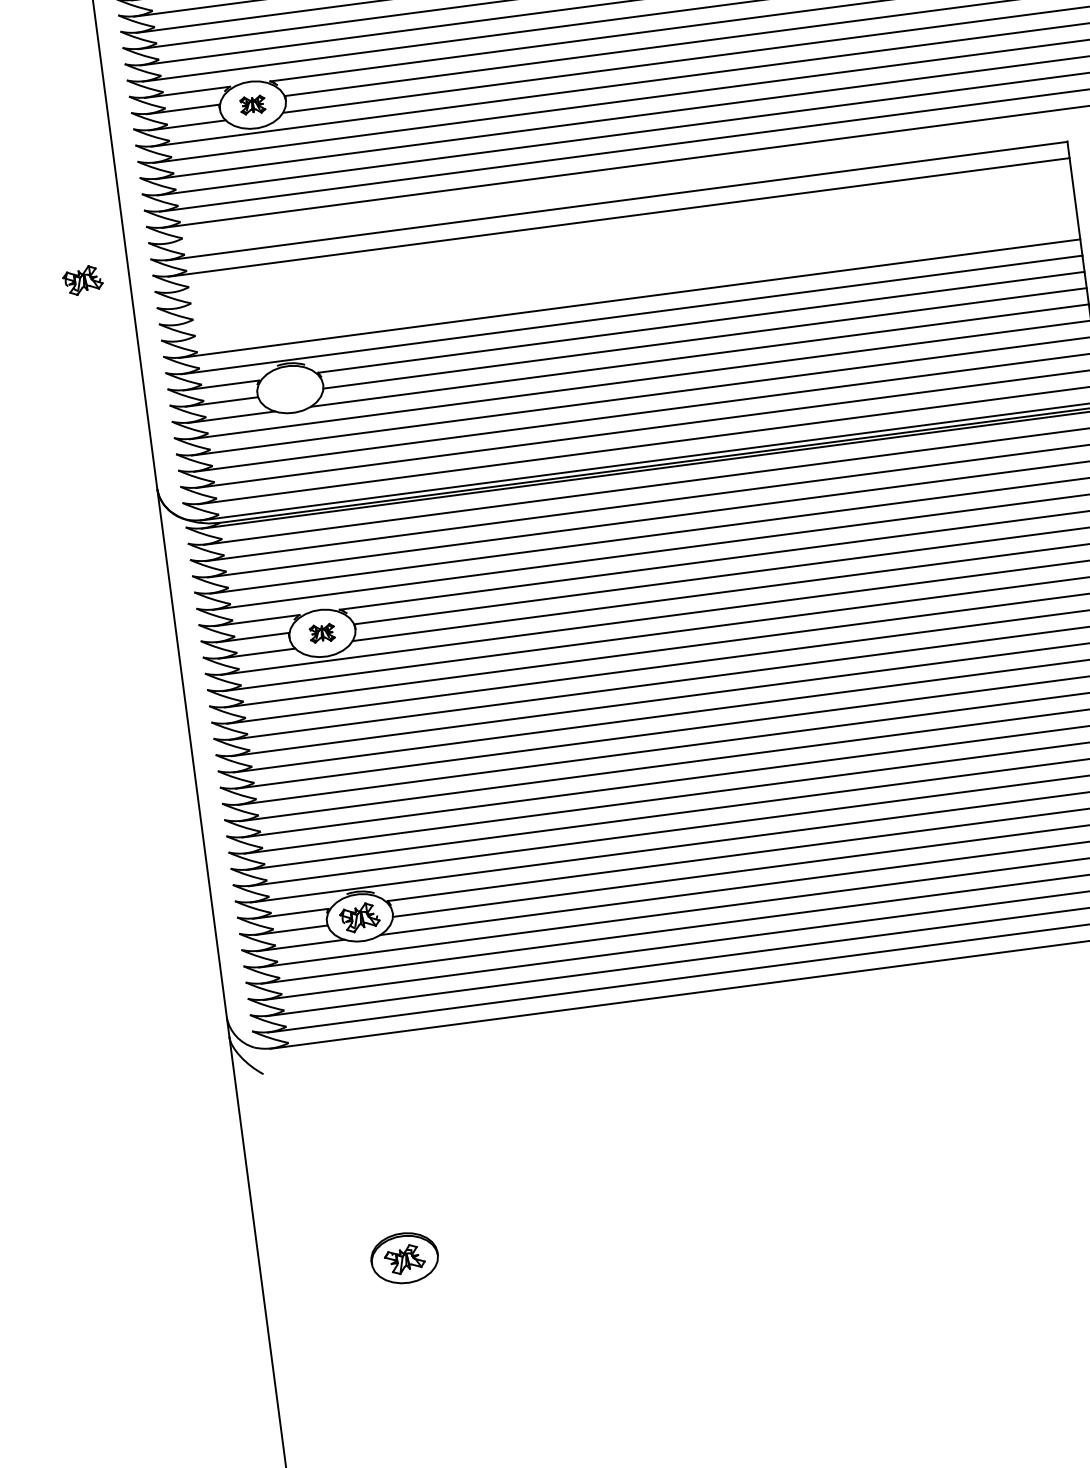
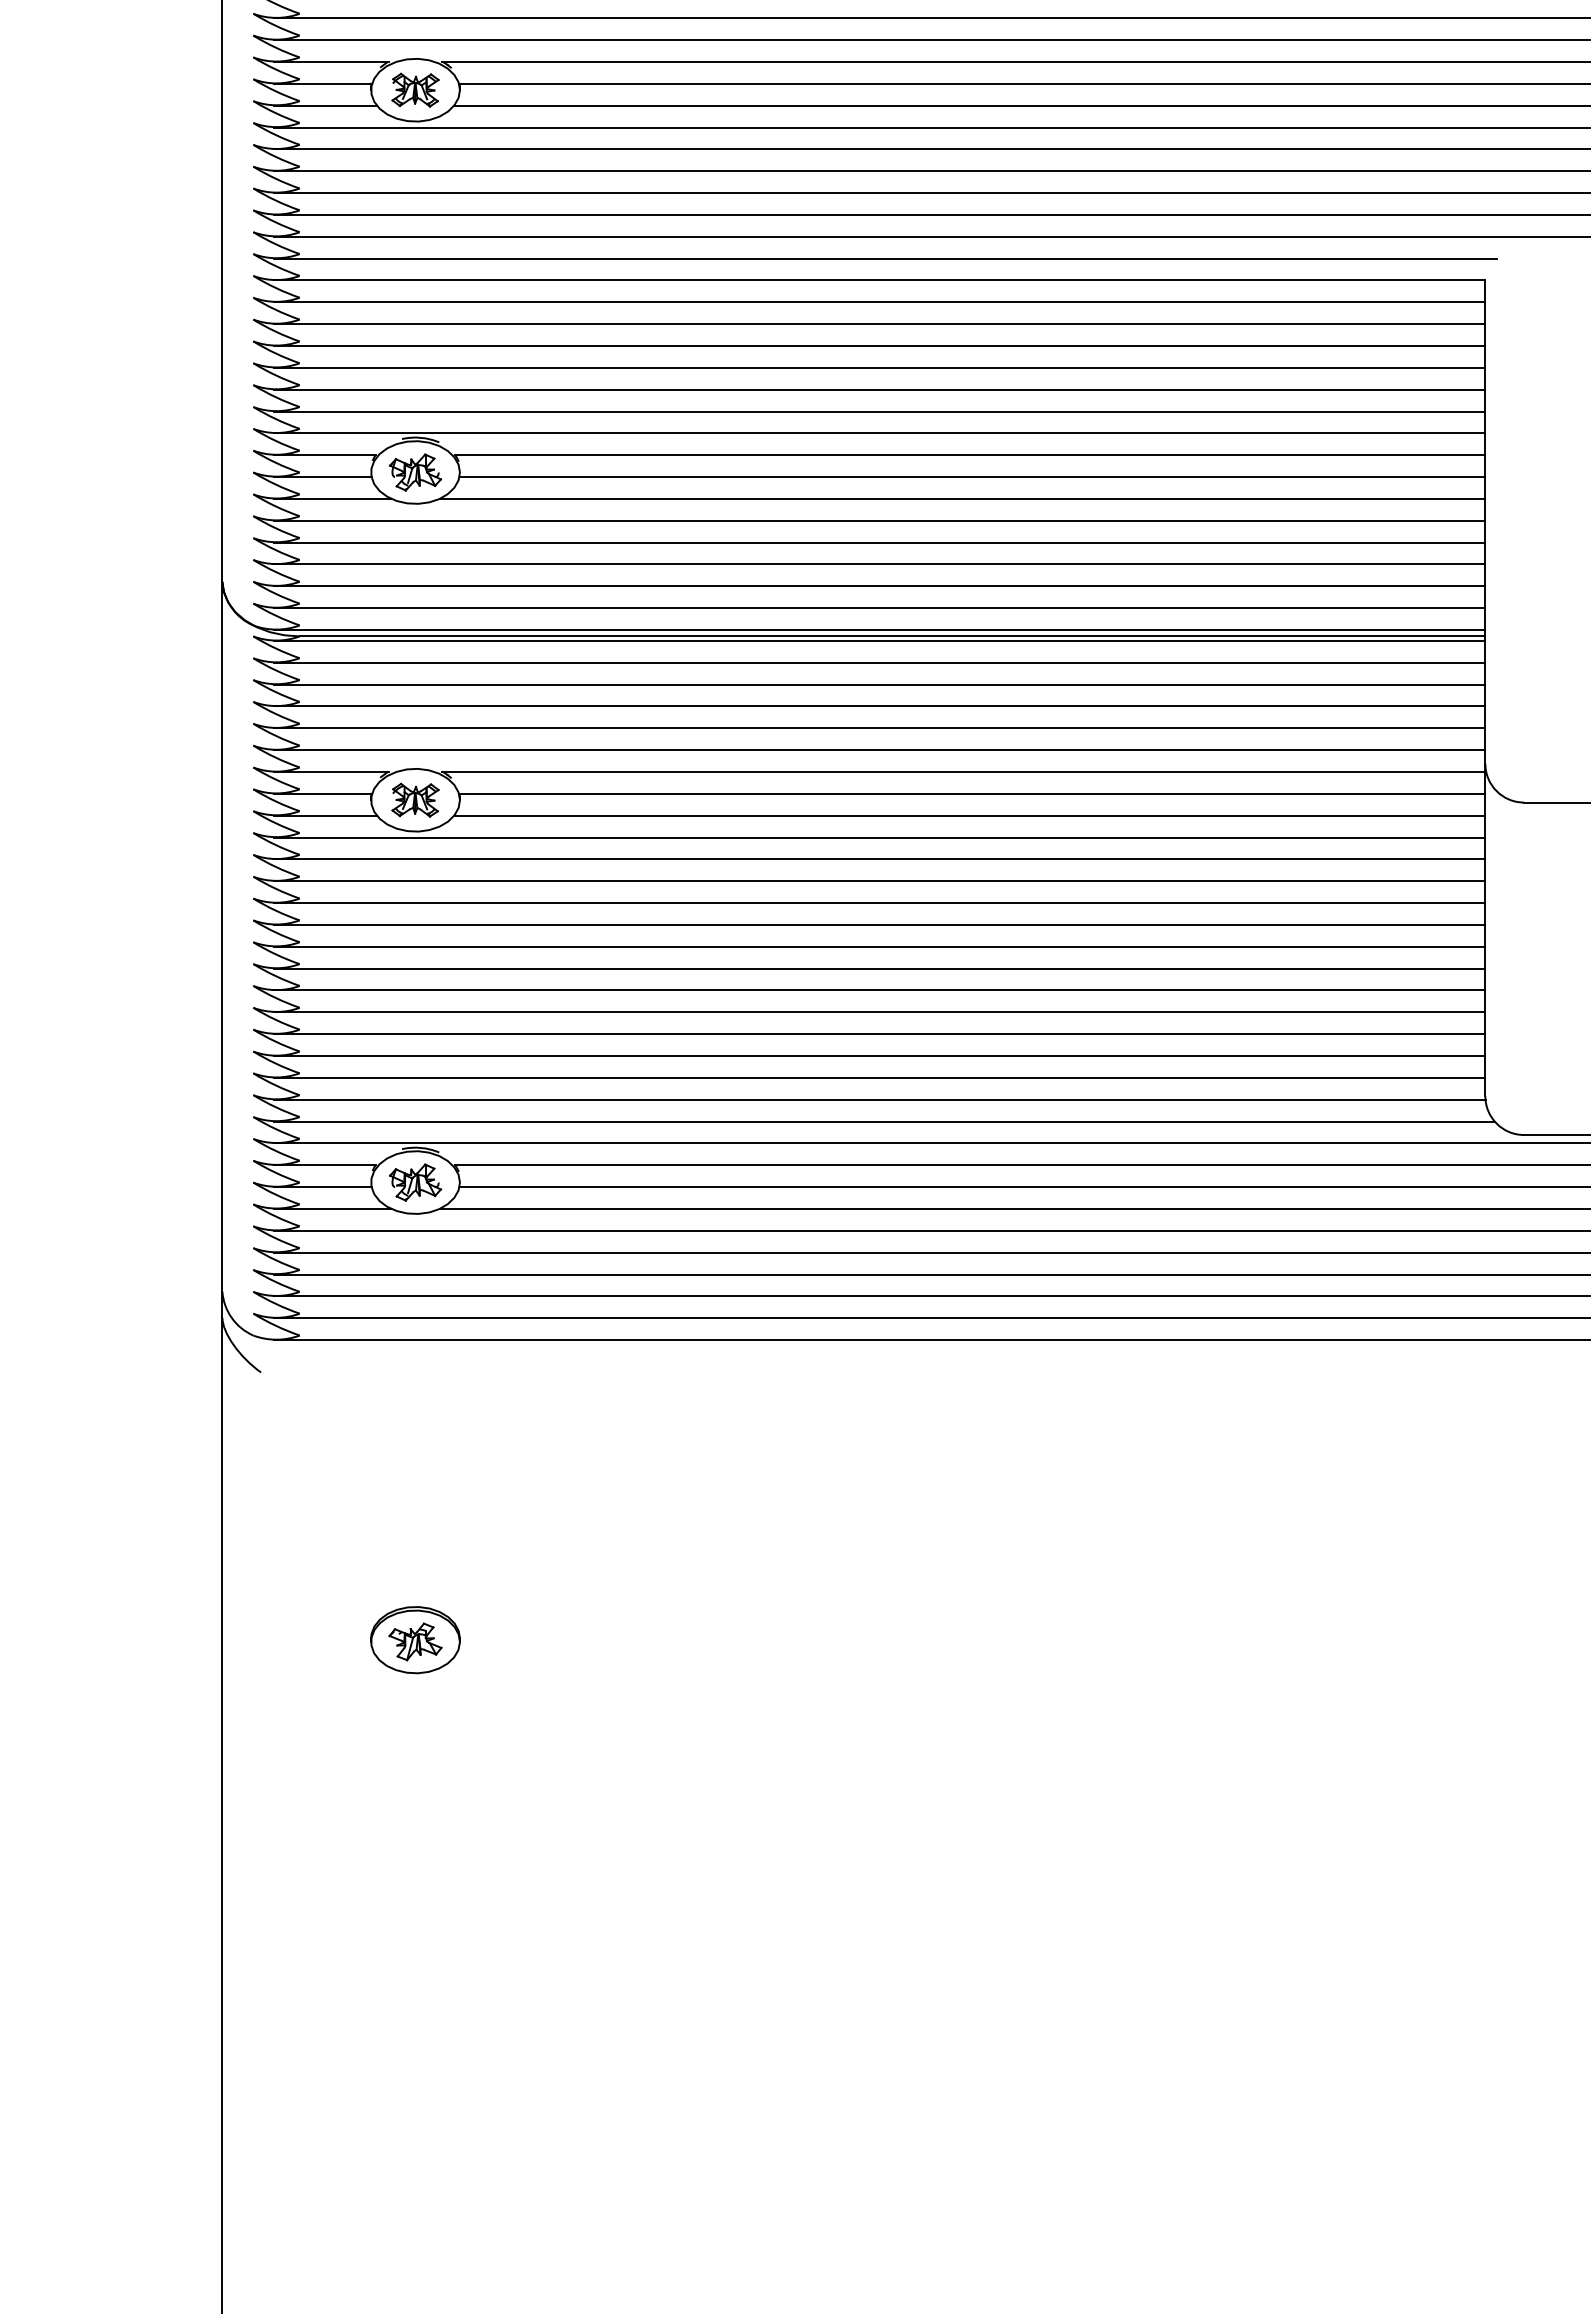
part: (252, 104) -> (415, 89), size x1.43
line: (619, 184) -> (885, 258), added
line: (621, 233) -> (879, 324), added
line: (623, 249) -> (879, 345), added
line: (625, 265) -> (879, 367), added
part: (82, 280) -> (415, 472), moved
line: (627, 282) -> (879, 389), added
part: (322, 632) -> (415, 799), size x1.43

